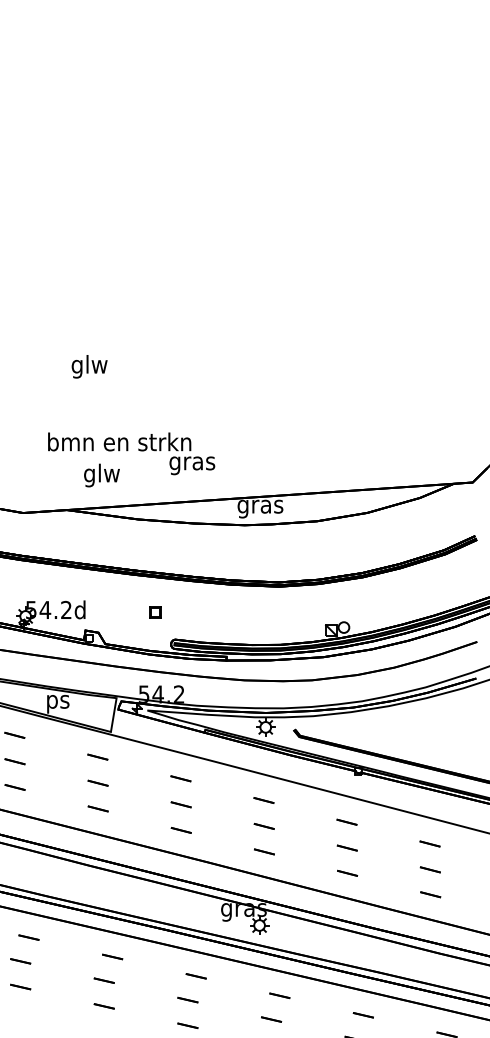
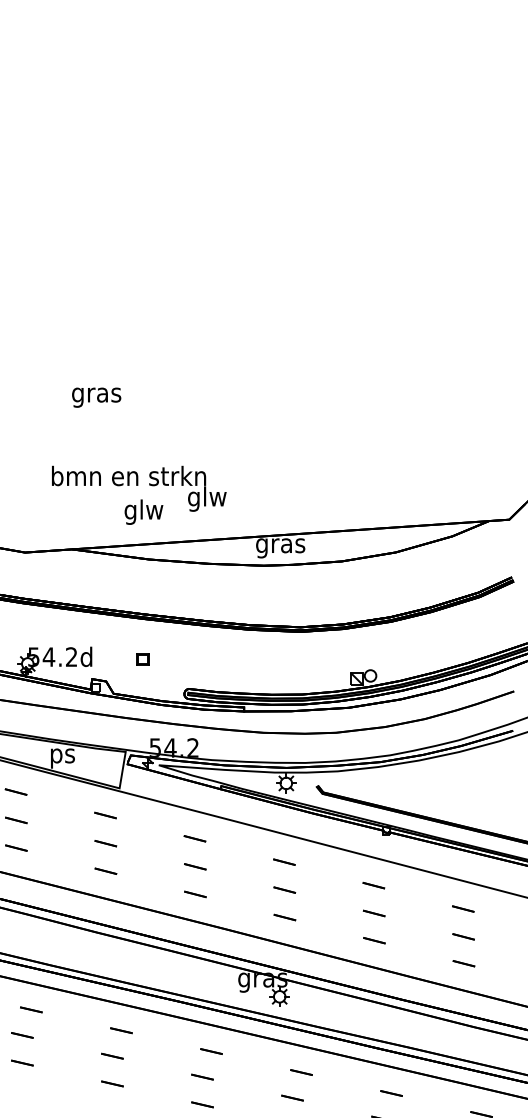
text: (89, 366) -> (96, 394), glw -> gras
text: (191, 462) -> (206, 498), gras -> glw
text: (101, 474) -> (143, 511), moved
part: (154, 612) -> (142, 659), moved

